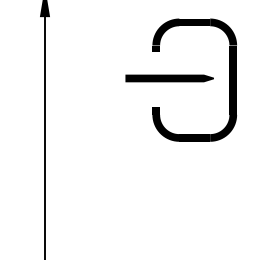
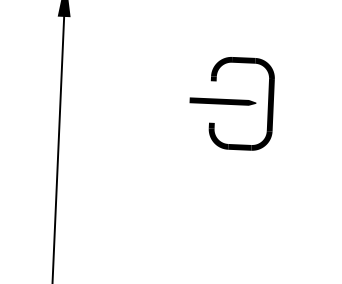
part: (180, 79) -> (230, 102), size x0.6

